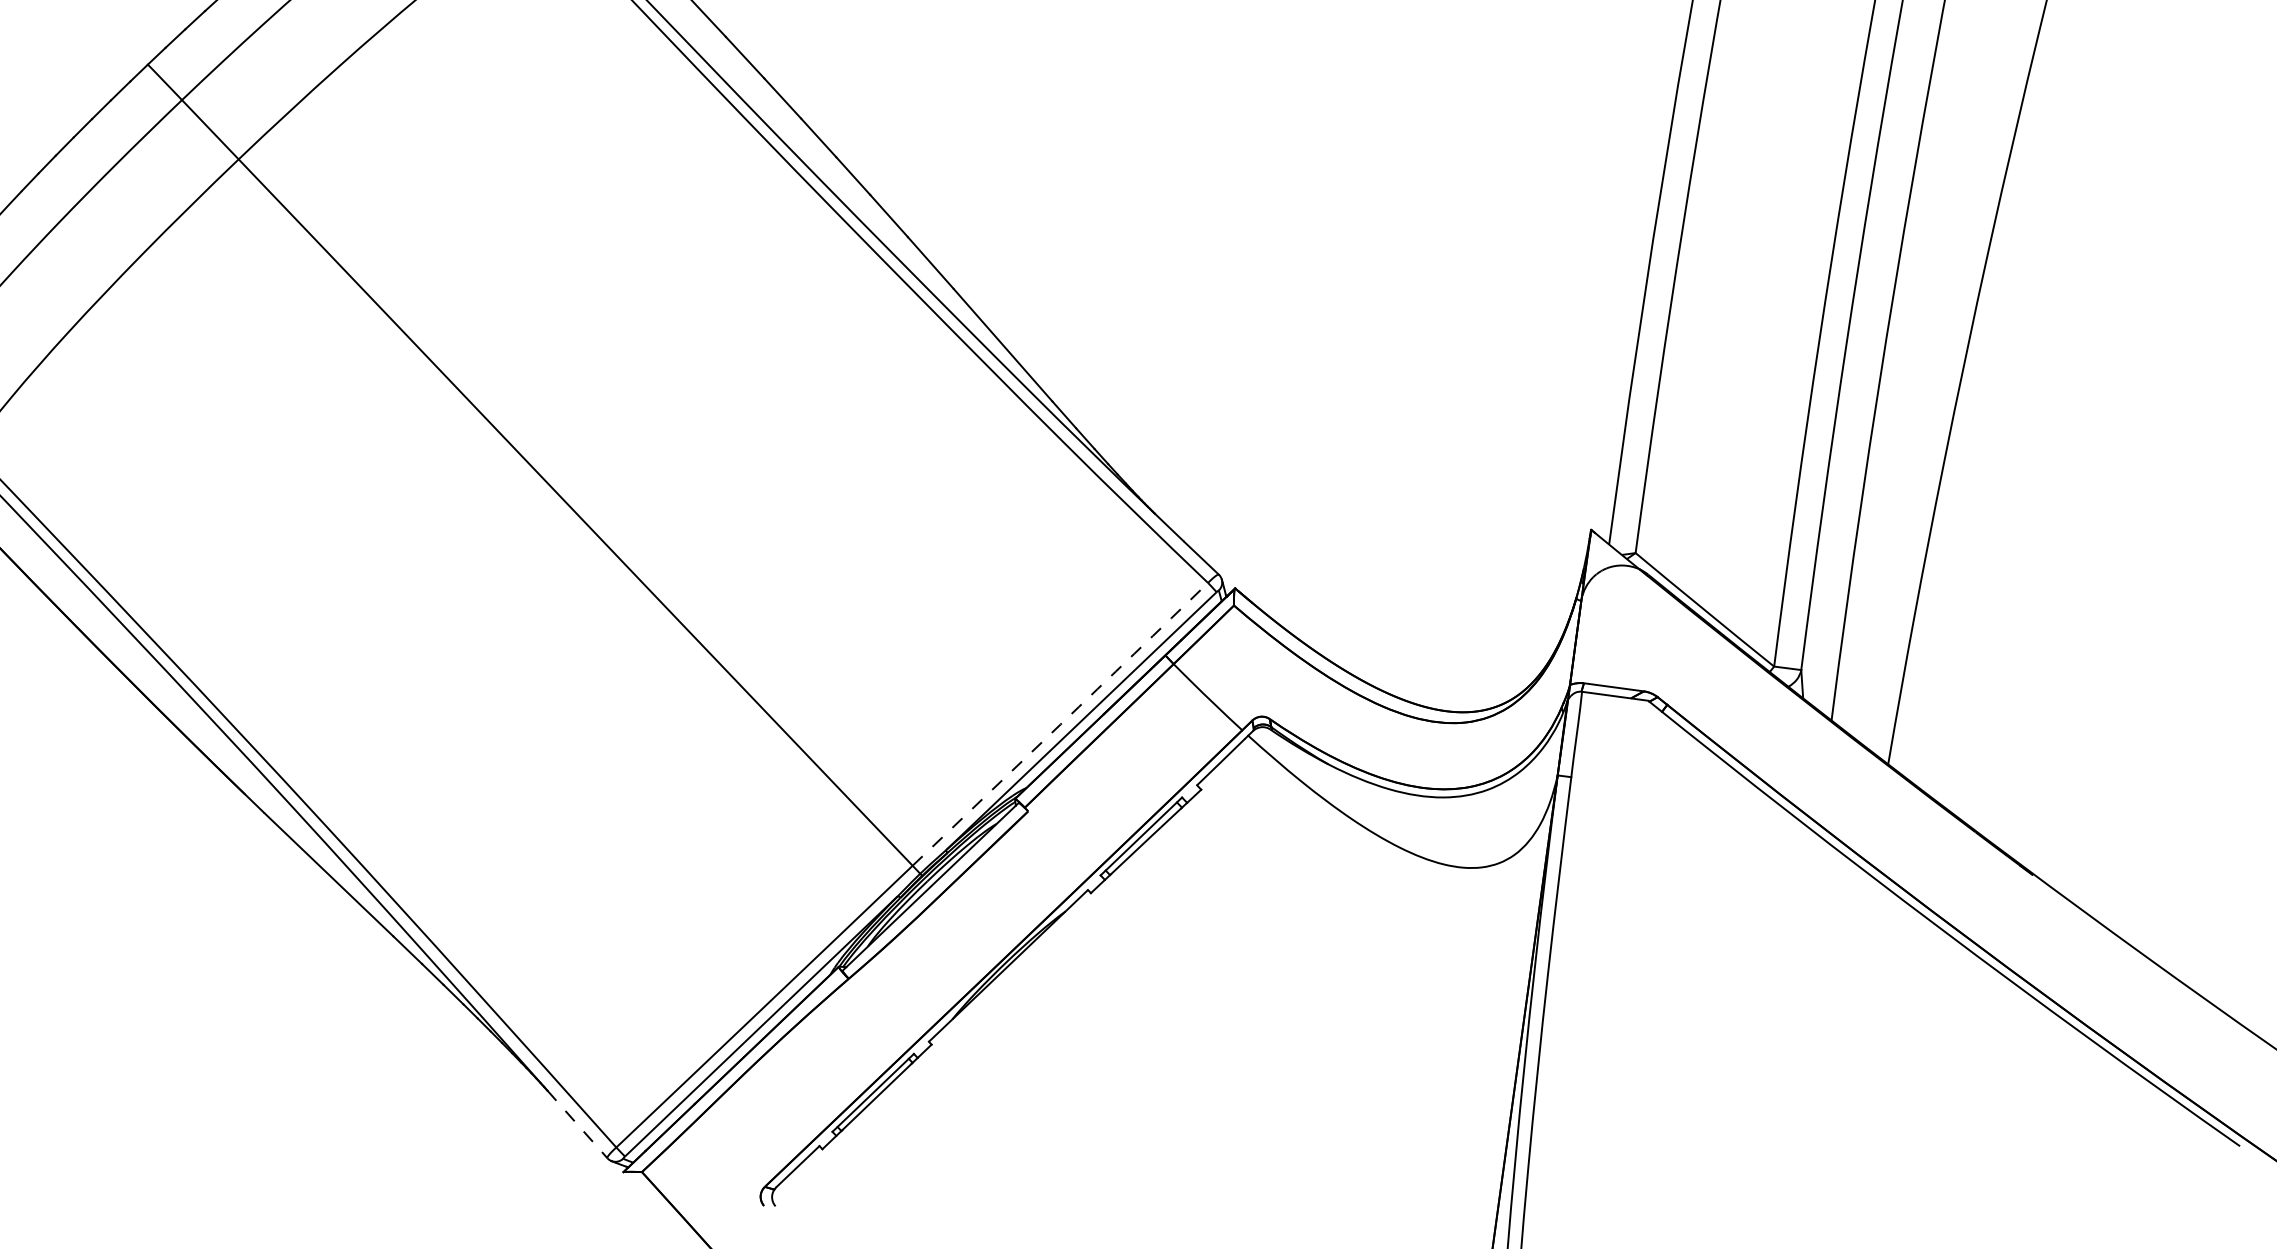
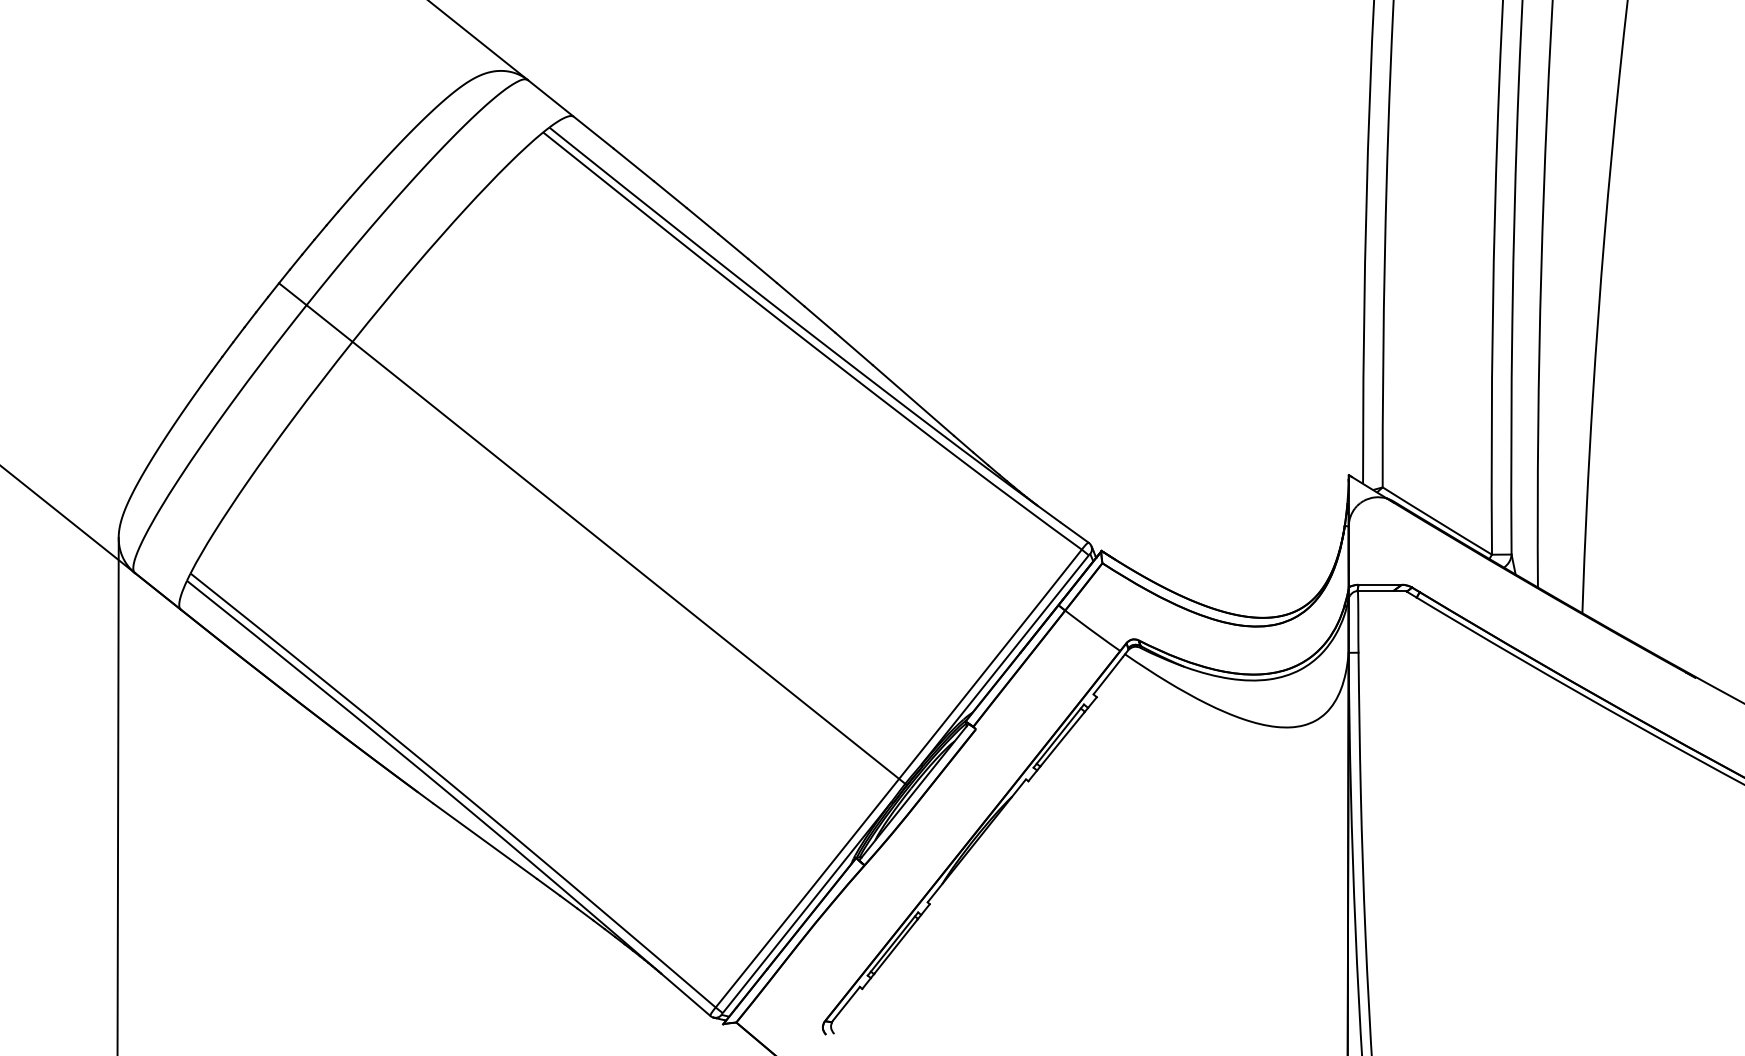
arc: (1060, 724) -> (990, 664), dashed -> solid
line: (578, 1125) -> (686, 995), dashed -> solid

